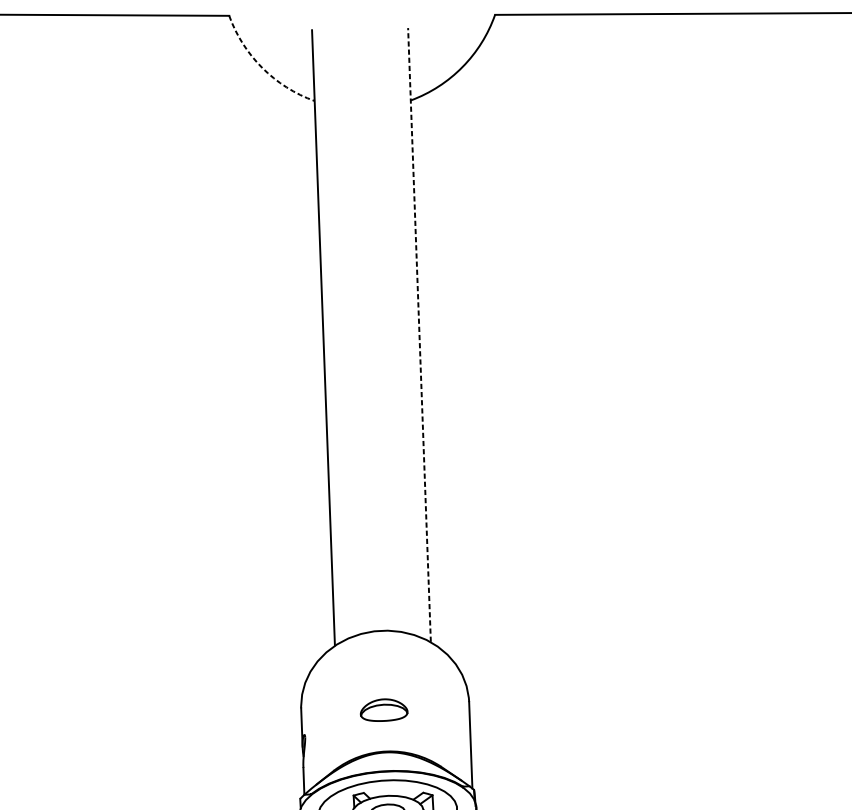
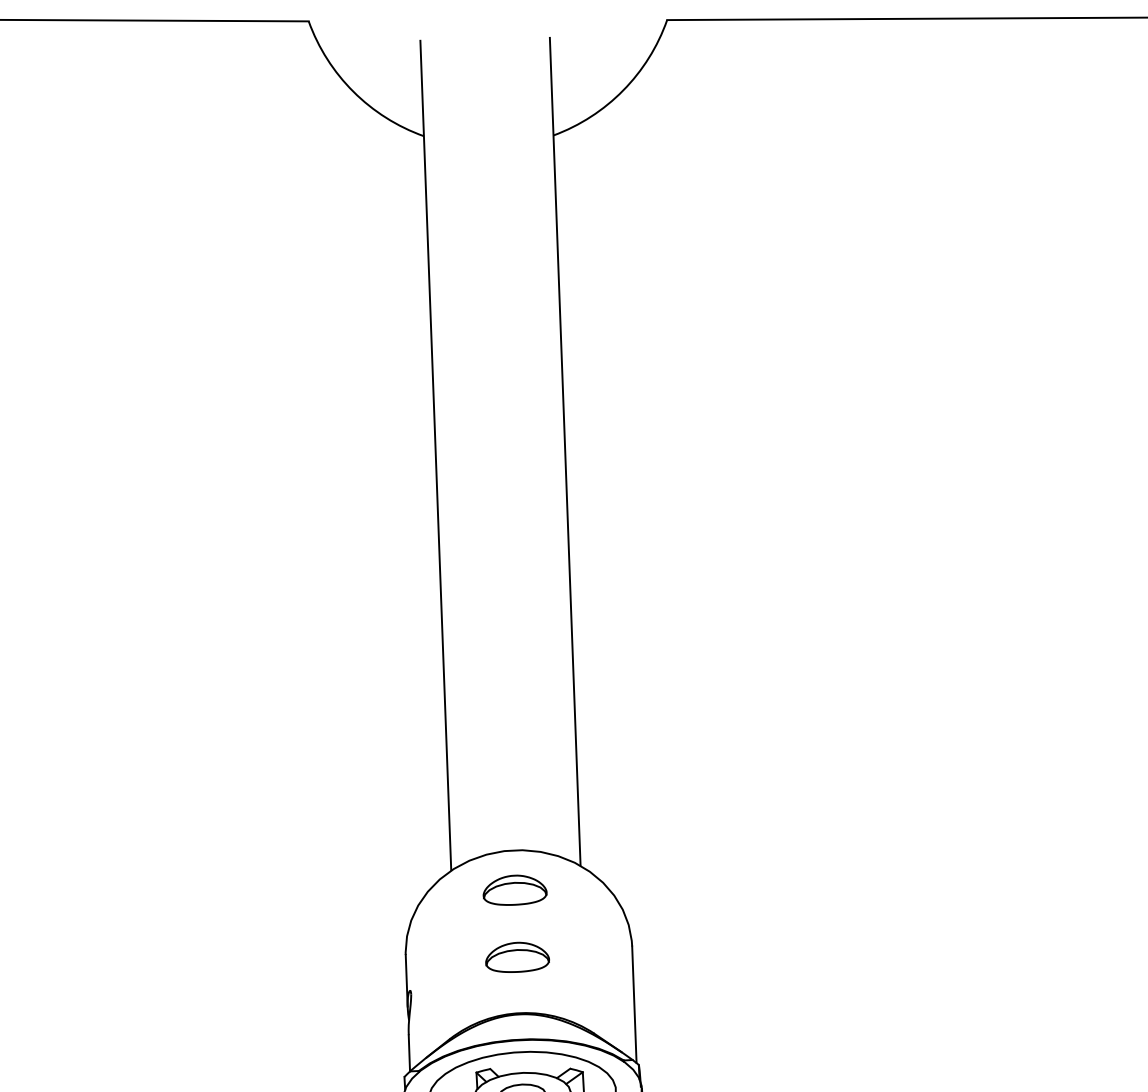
arc: (262, 67) -> (353, 91), dashed -> solid
line: (419, 334) -> (565, 451), dashed -> solid
part: (381, 659) -> (514, 889), added

